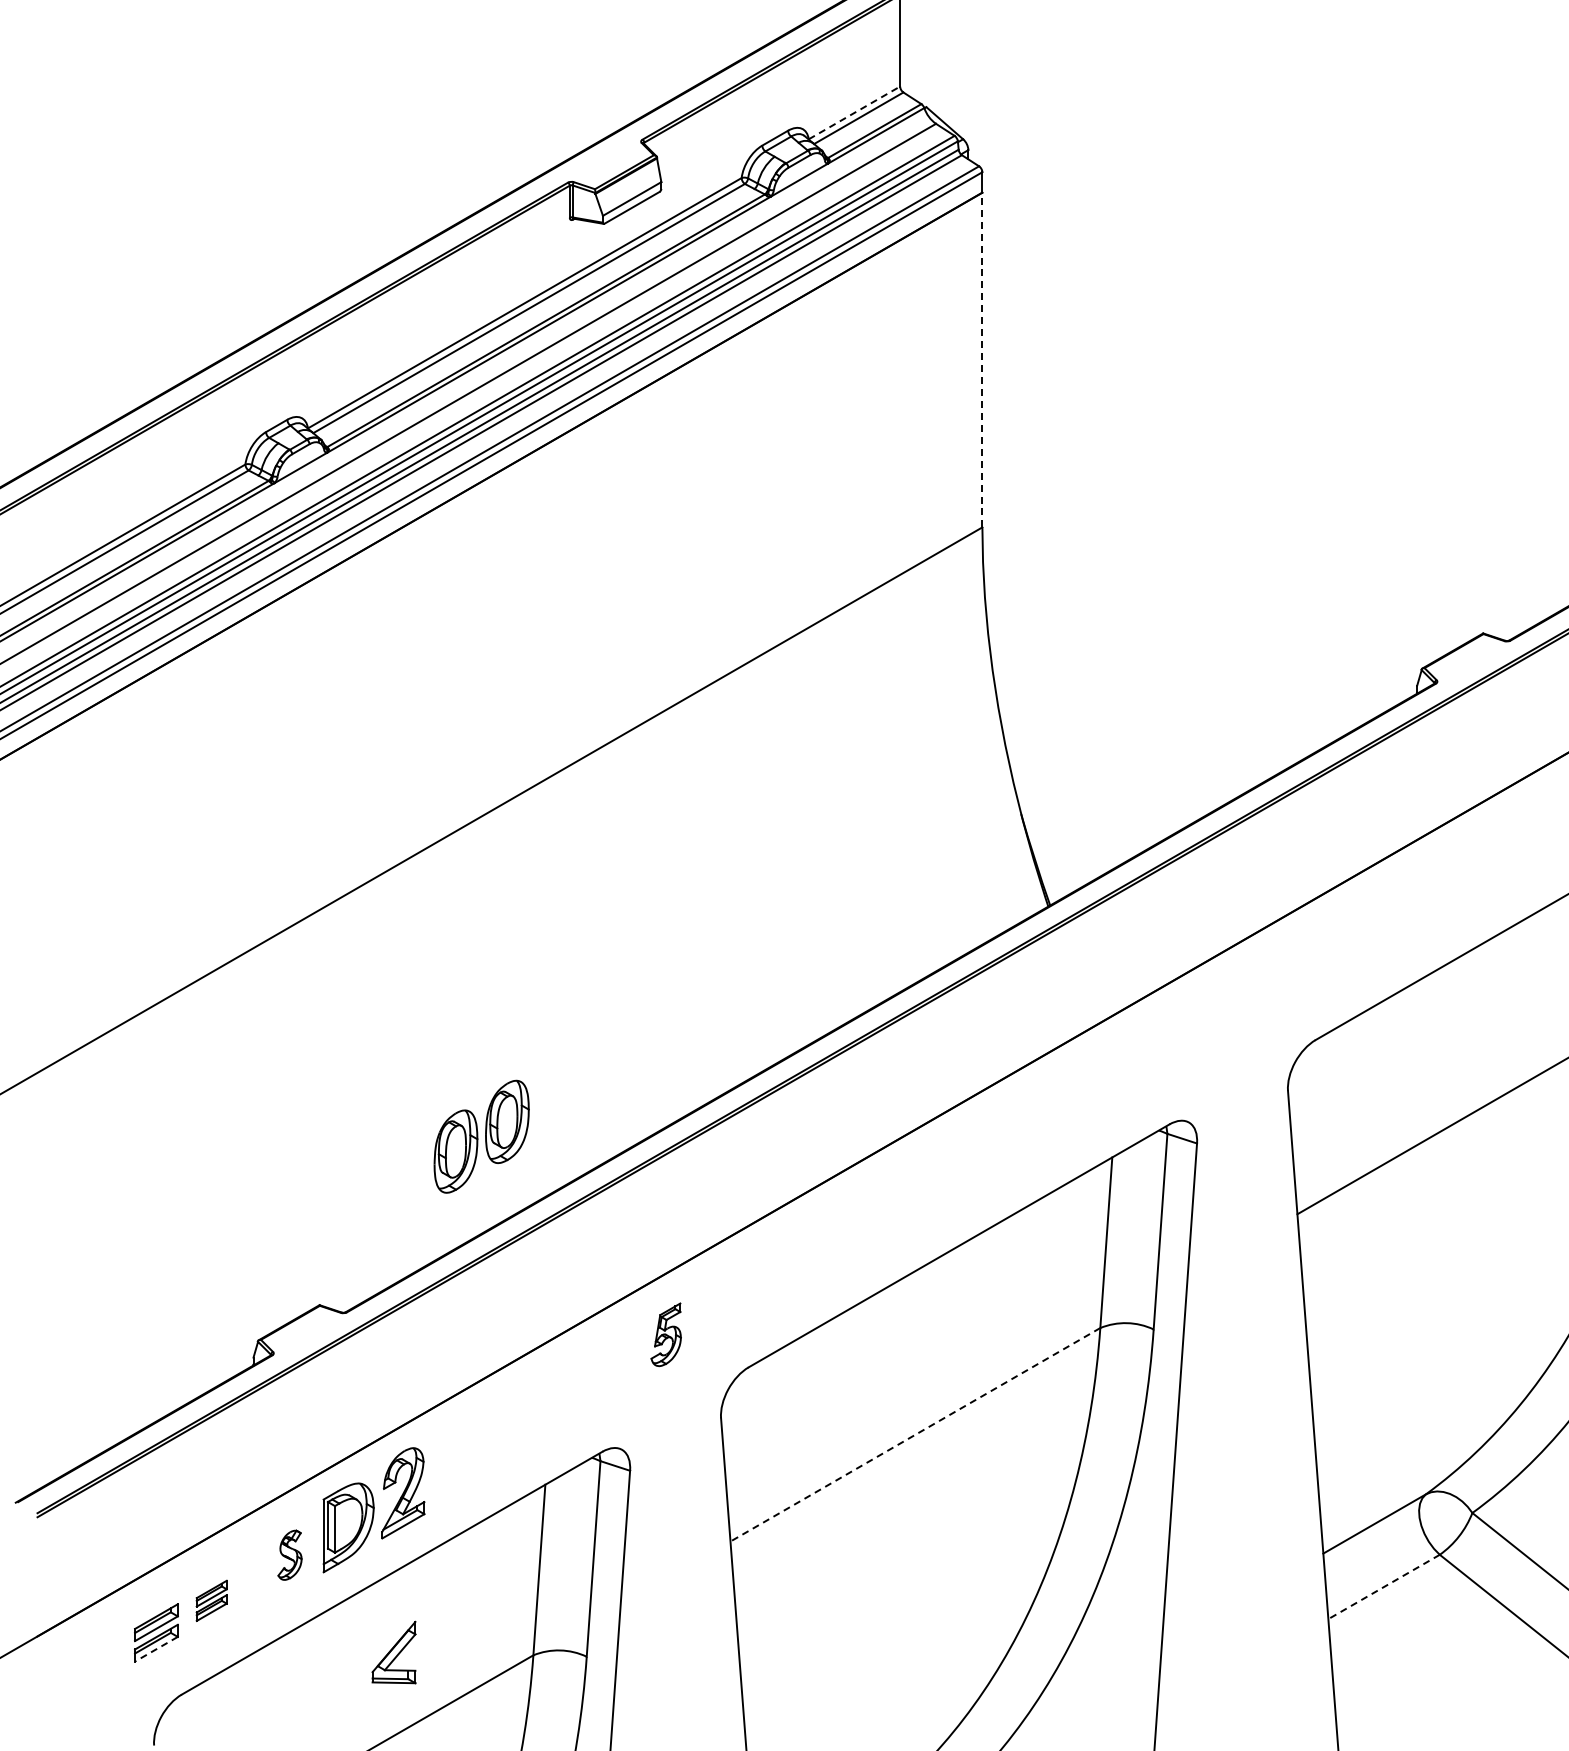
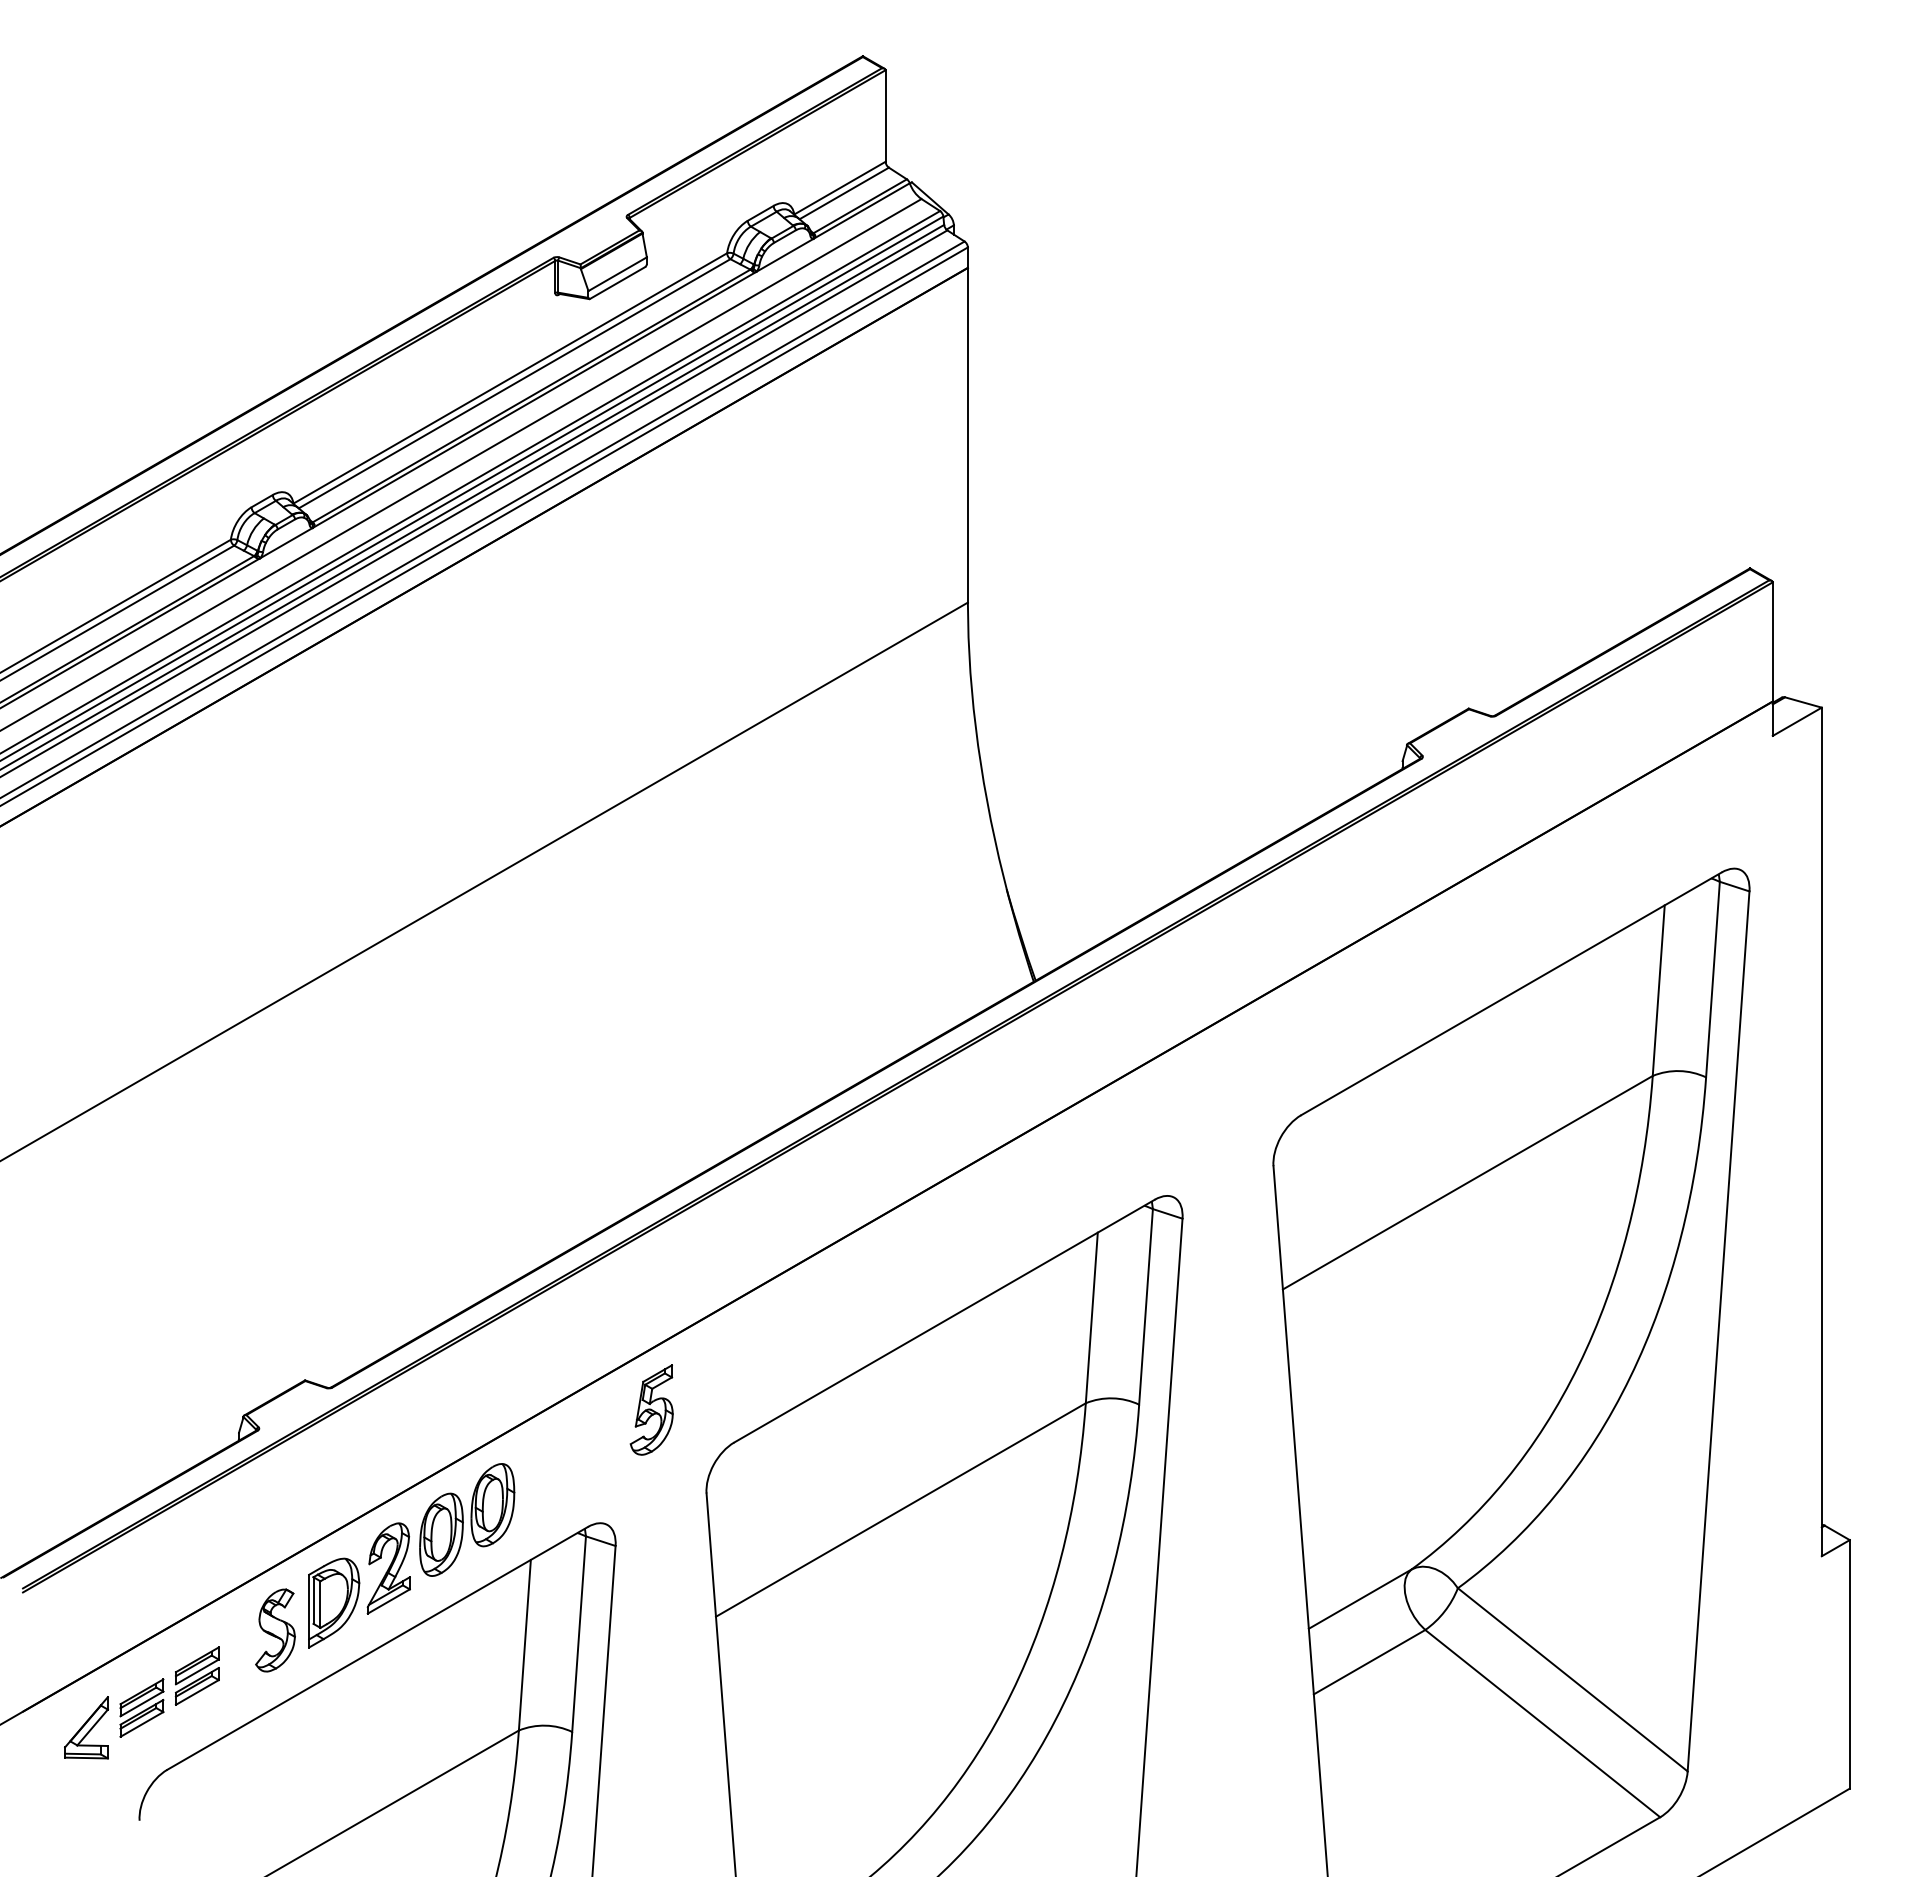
line: (854, 113) -> (839, 188), dashed -> solid
line: (982, 359) -> (967, 434), dashed -> solid
part: (482, 1136) -> (467, 1519), moved
part: (666, 1334) -> (651, 1409), size x1.43
line: (915, 1435) -> (900, 1510), dashed -> solid
part: (290, 1555) -> (275, 1630), size x1.67
line: (1384, 1587) -> (1369, 1662), dashed -> solid
part: (211, 1600) -> (196, 1675), size x1.43
line: (156, 1649) -> (141, 1724), dashed -> solid
part: (394, 1652) -> (86, 1727), moved

